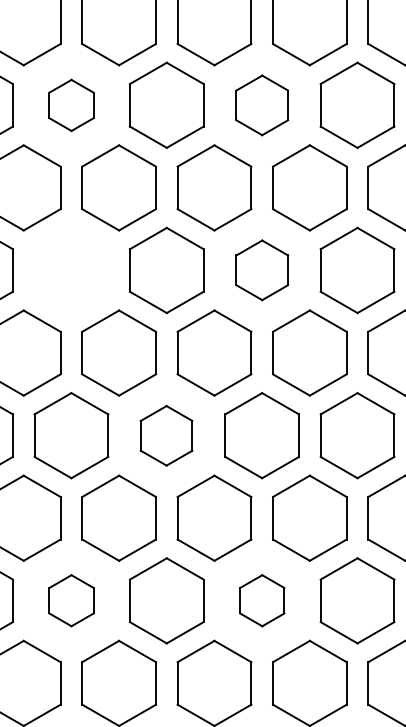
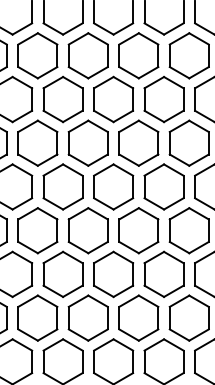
part: (70, 104) -> (37, 55), size x1.67
part: (261, 104) -> (138, 55), size x1.43
part: (70, 269) -> (37, 142), added
part: (261, 269) -> (138, 142), size x1.43
part: (165, 435) -> (87, 230), size x1.43
part: (70, 599) -> (37, 317), size x1.67
part: (261, 599) -> (138, 317), size x1.67

